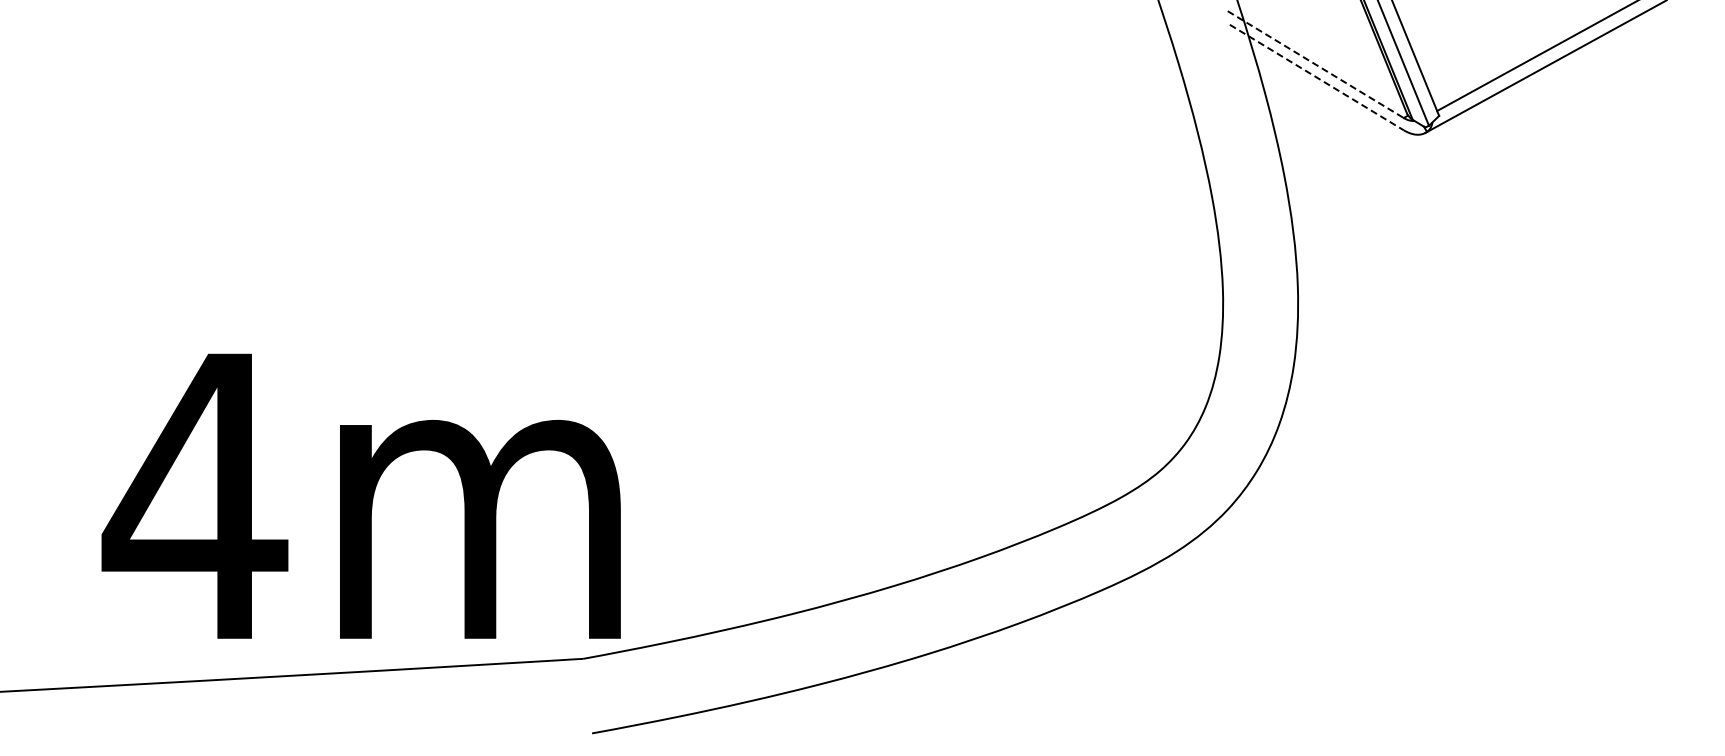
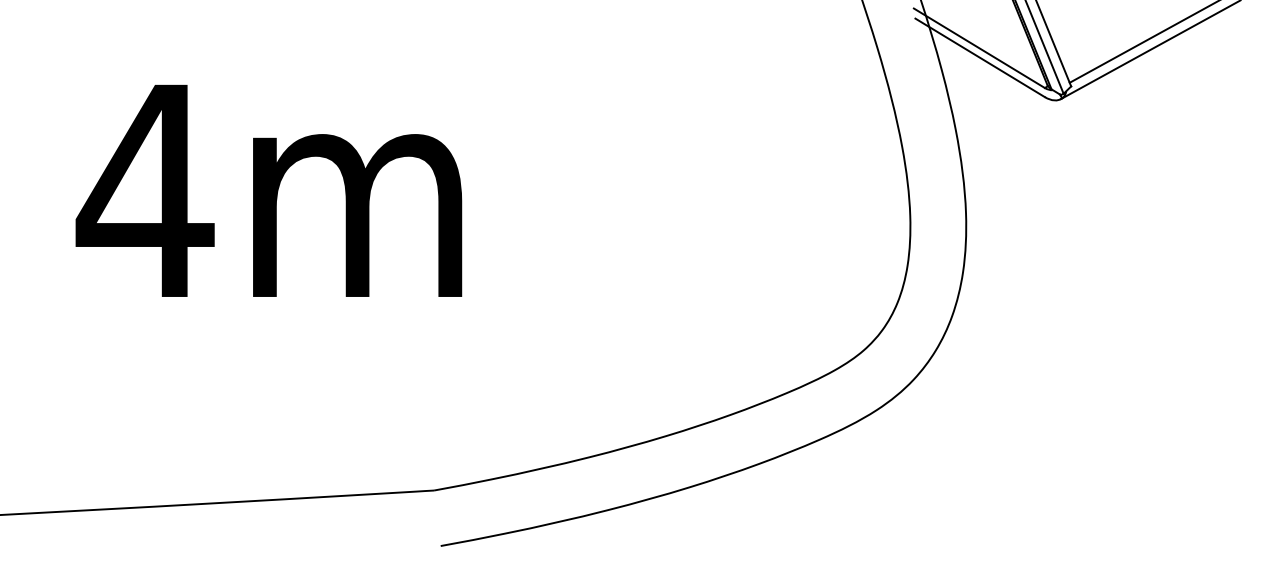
line: (1315, 64) -> (979, 48), dashed -> solid
line: (1316, 77) -> (979, 57), dashed -> solid
text: (360, 495) -> (268, 190), moved

